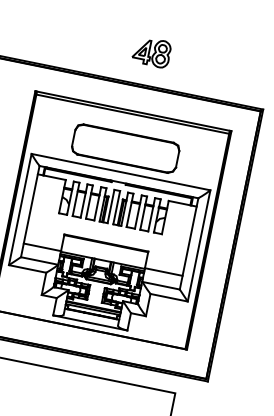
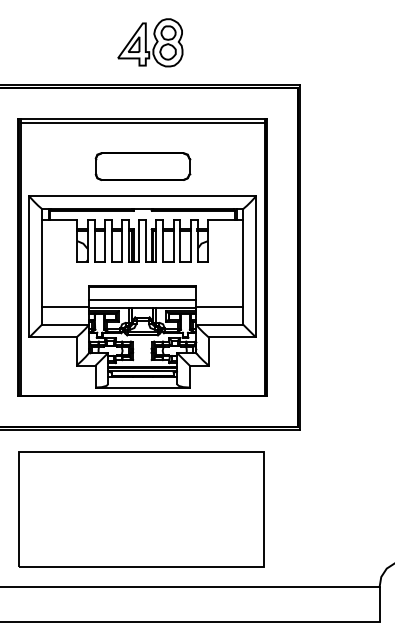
part: (151, 51) -> (150, 42), size x1.43
part: (125, 148) -> (142, 166), size x0.71
line: (104, 253) -> (142, 299), added

